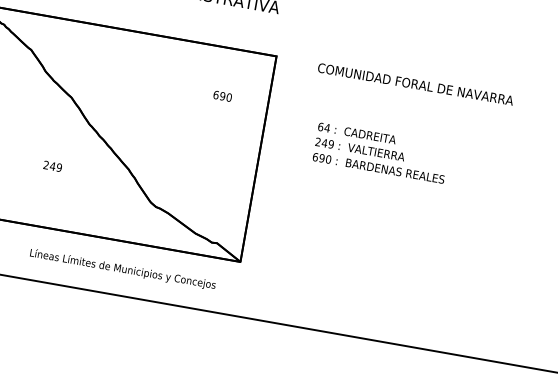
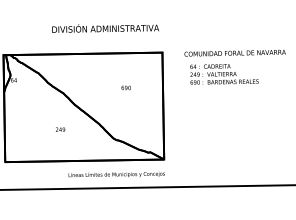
text: (221, 95) -> (125, 87), moved
text: (381, 153) -> (224, 74), moved
text: (122, 268) -> (116, 174), moved

